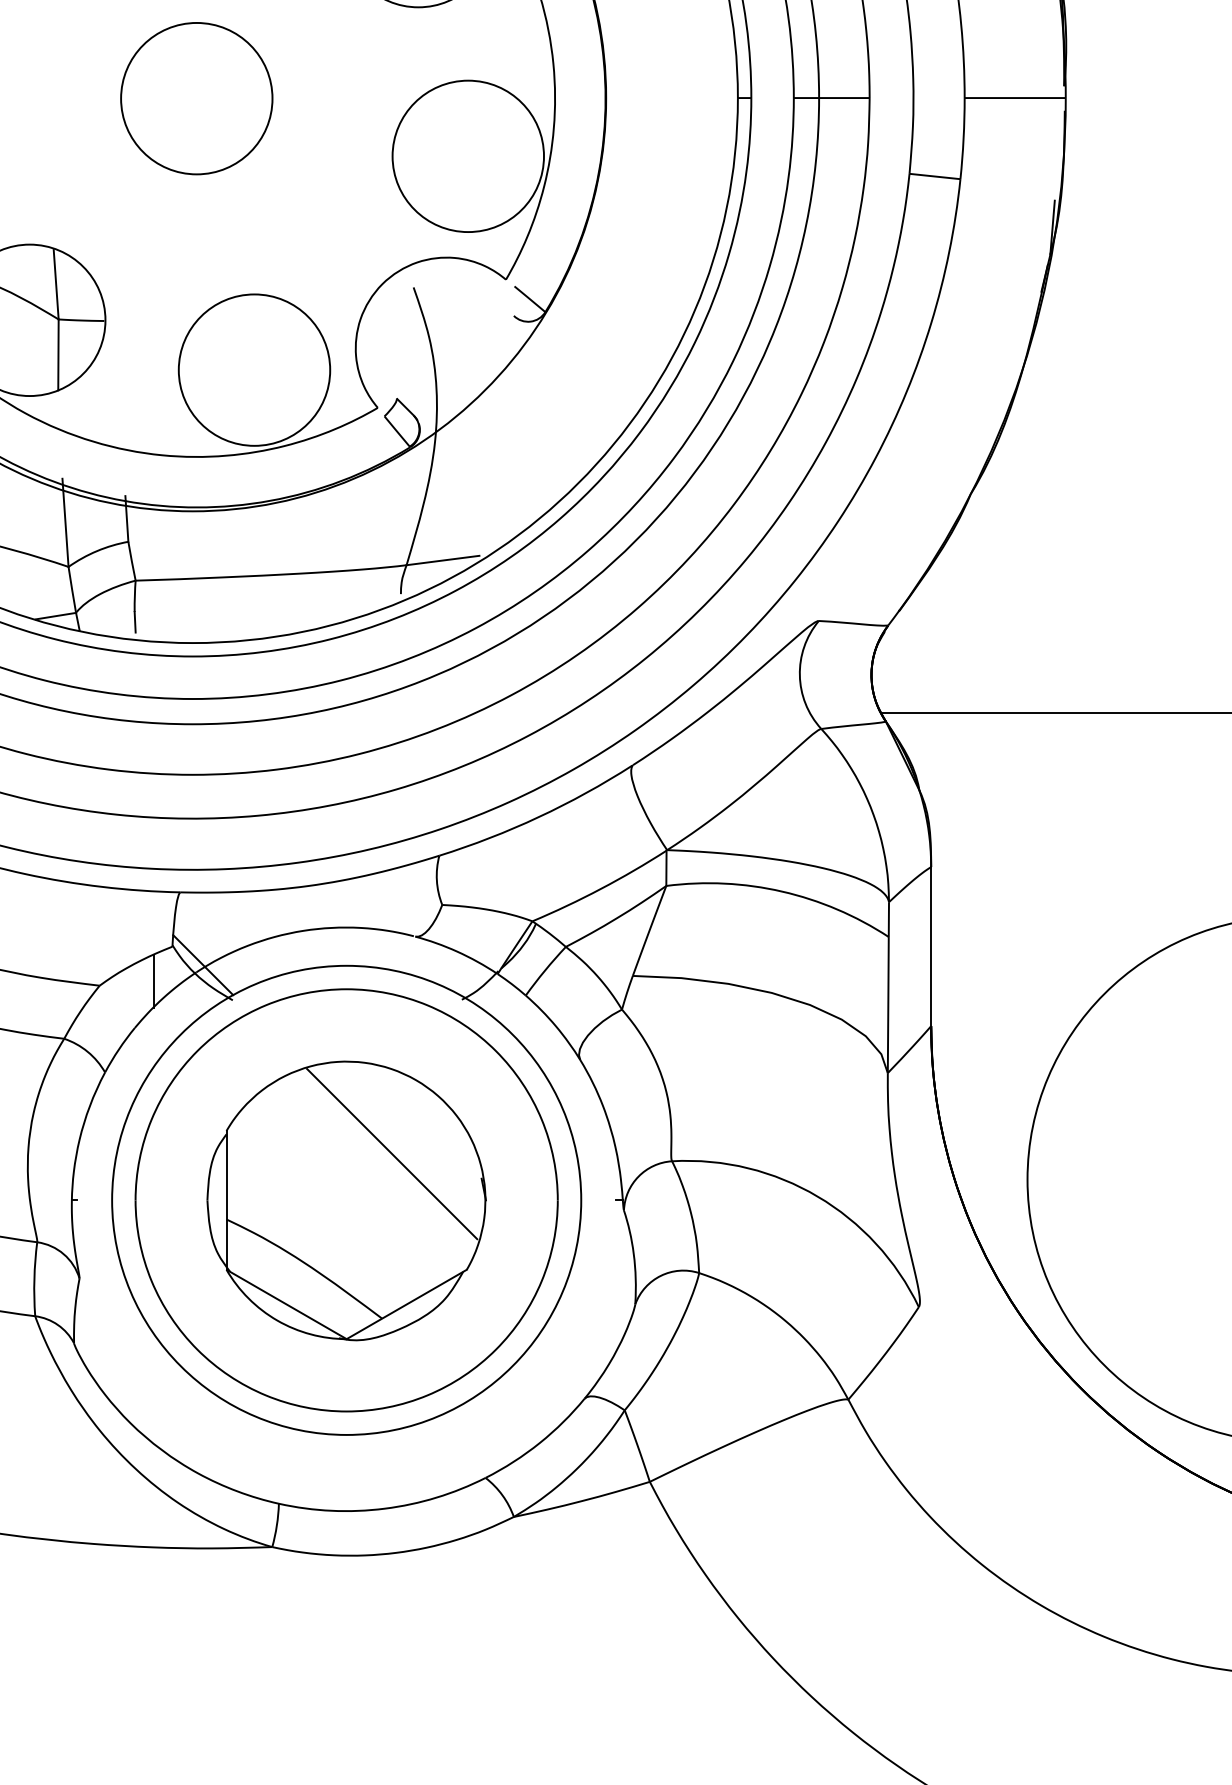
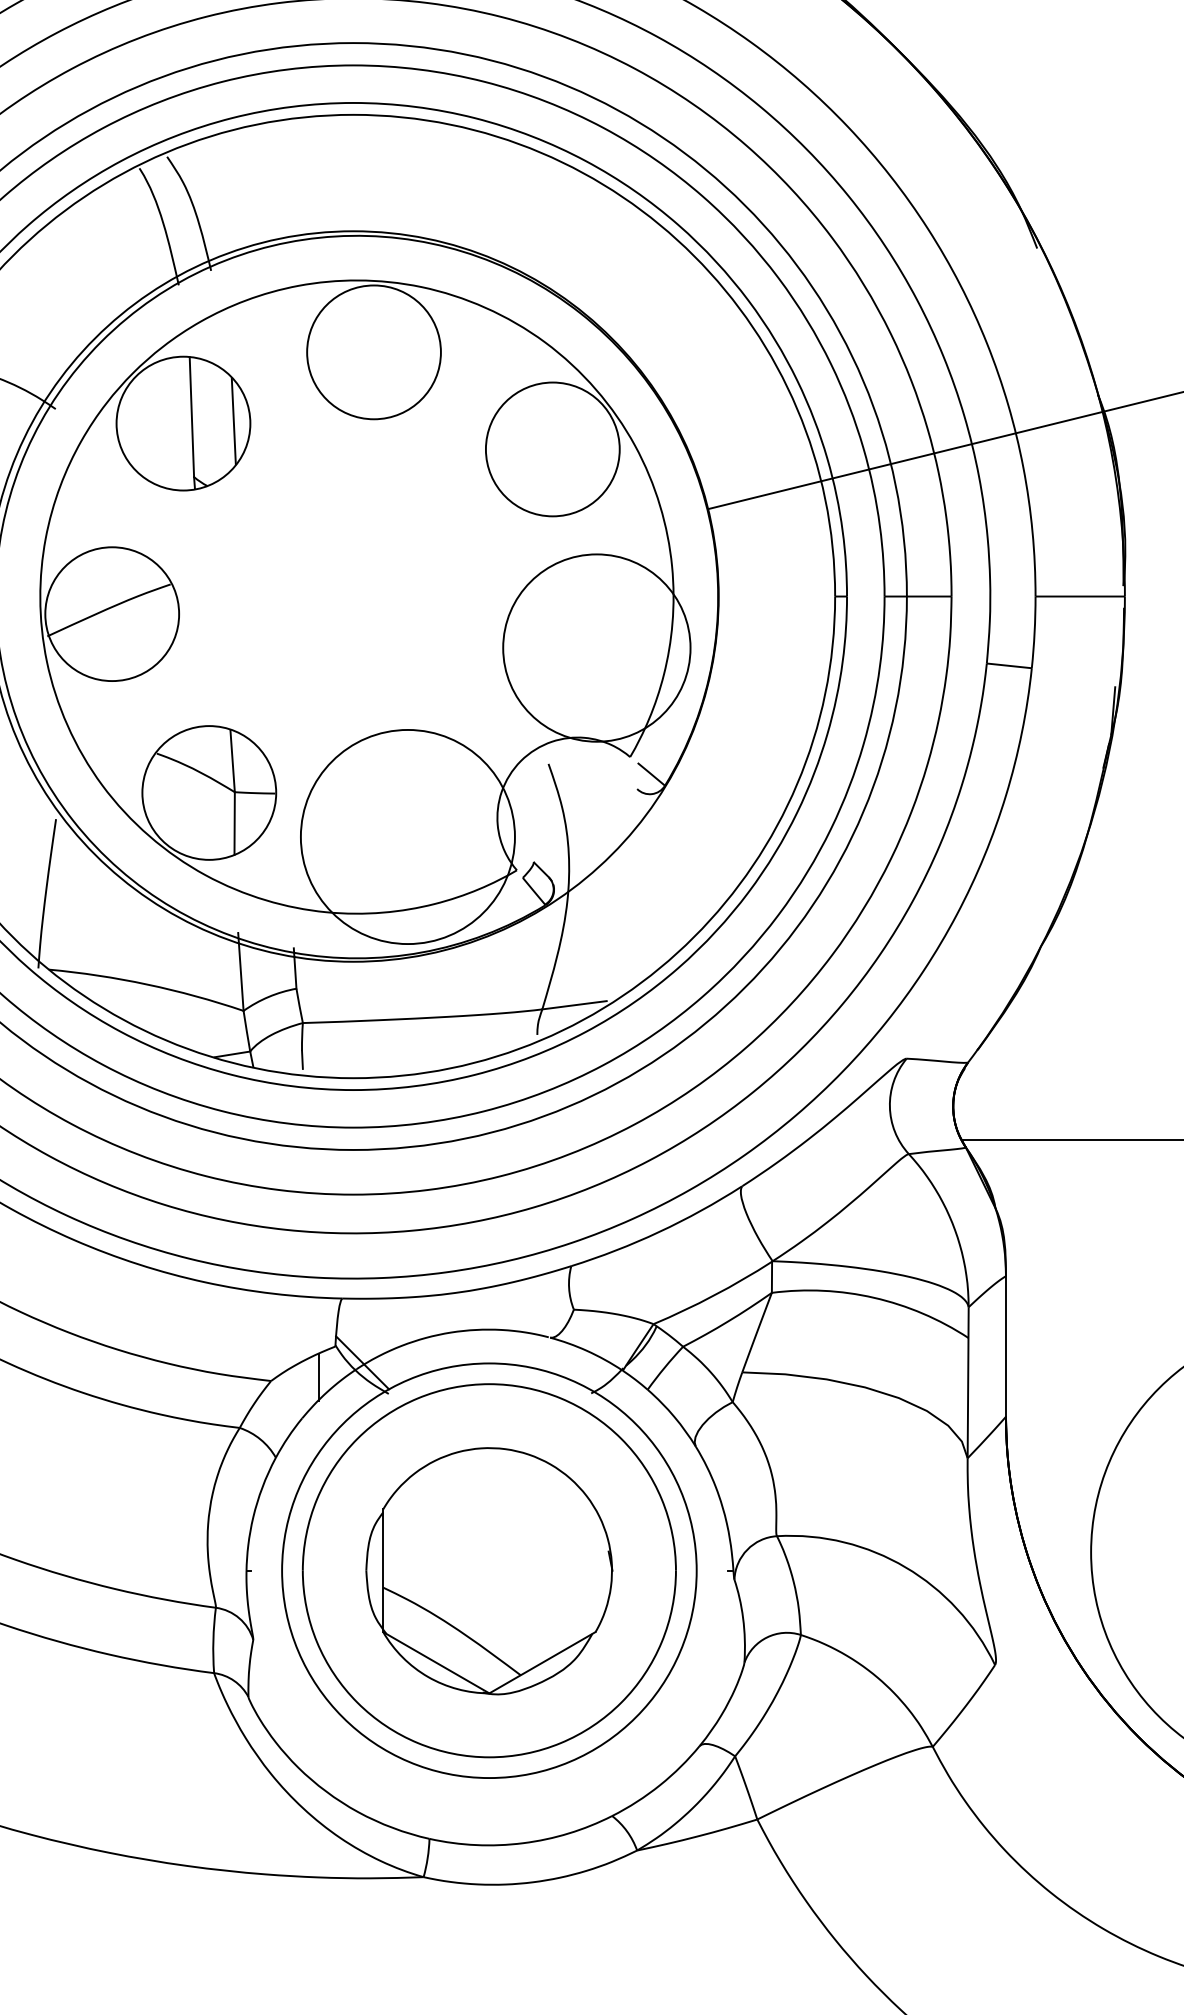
circle: (196, 98) -> (356, 596), removed
circle: (467, 155) -> (596, 647), size x1.4
circle: (254, 369) -> (407, 836), size x1.6
line: (392, 1153) -> (529, 1529), removed

